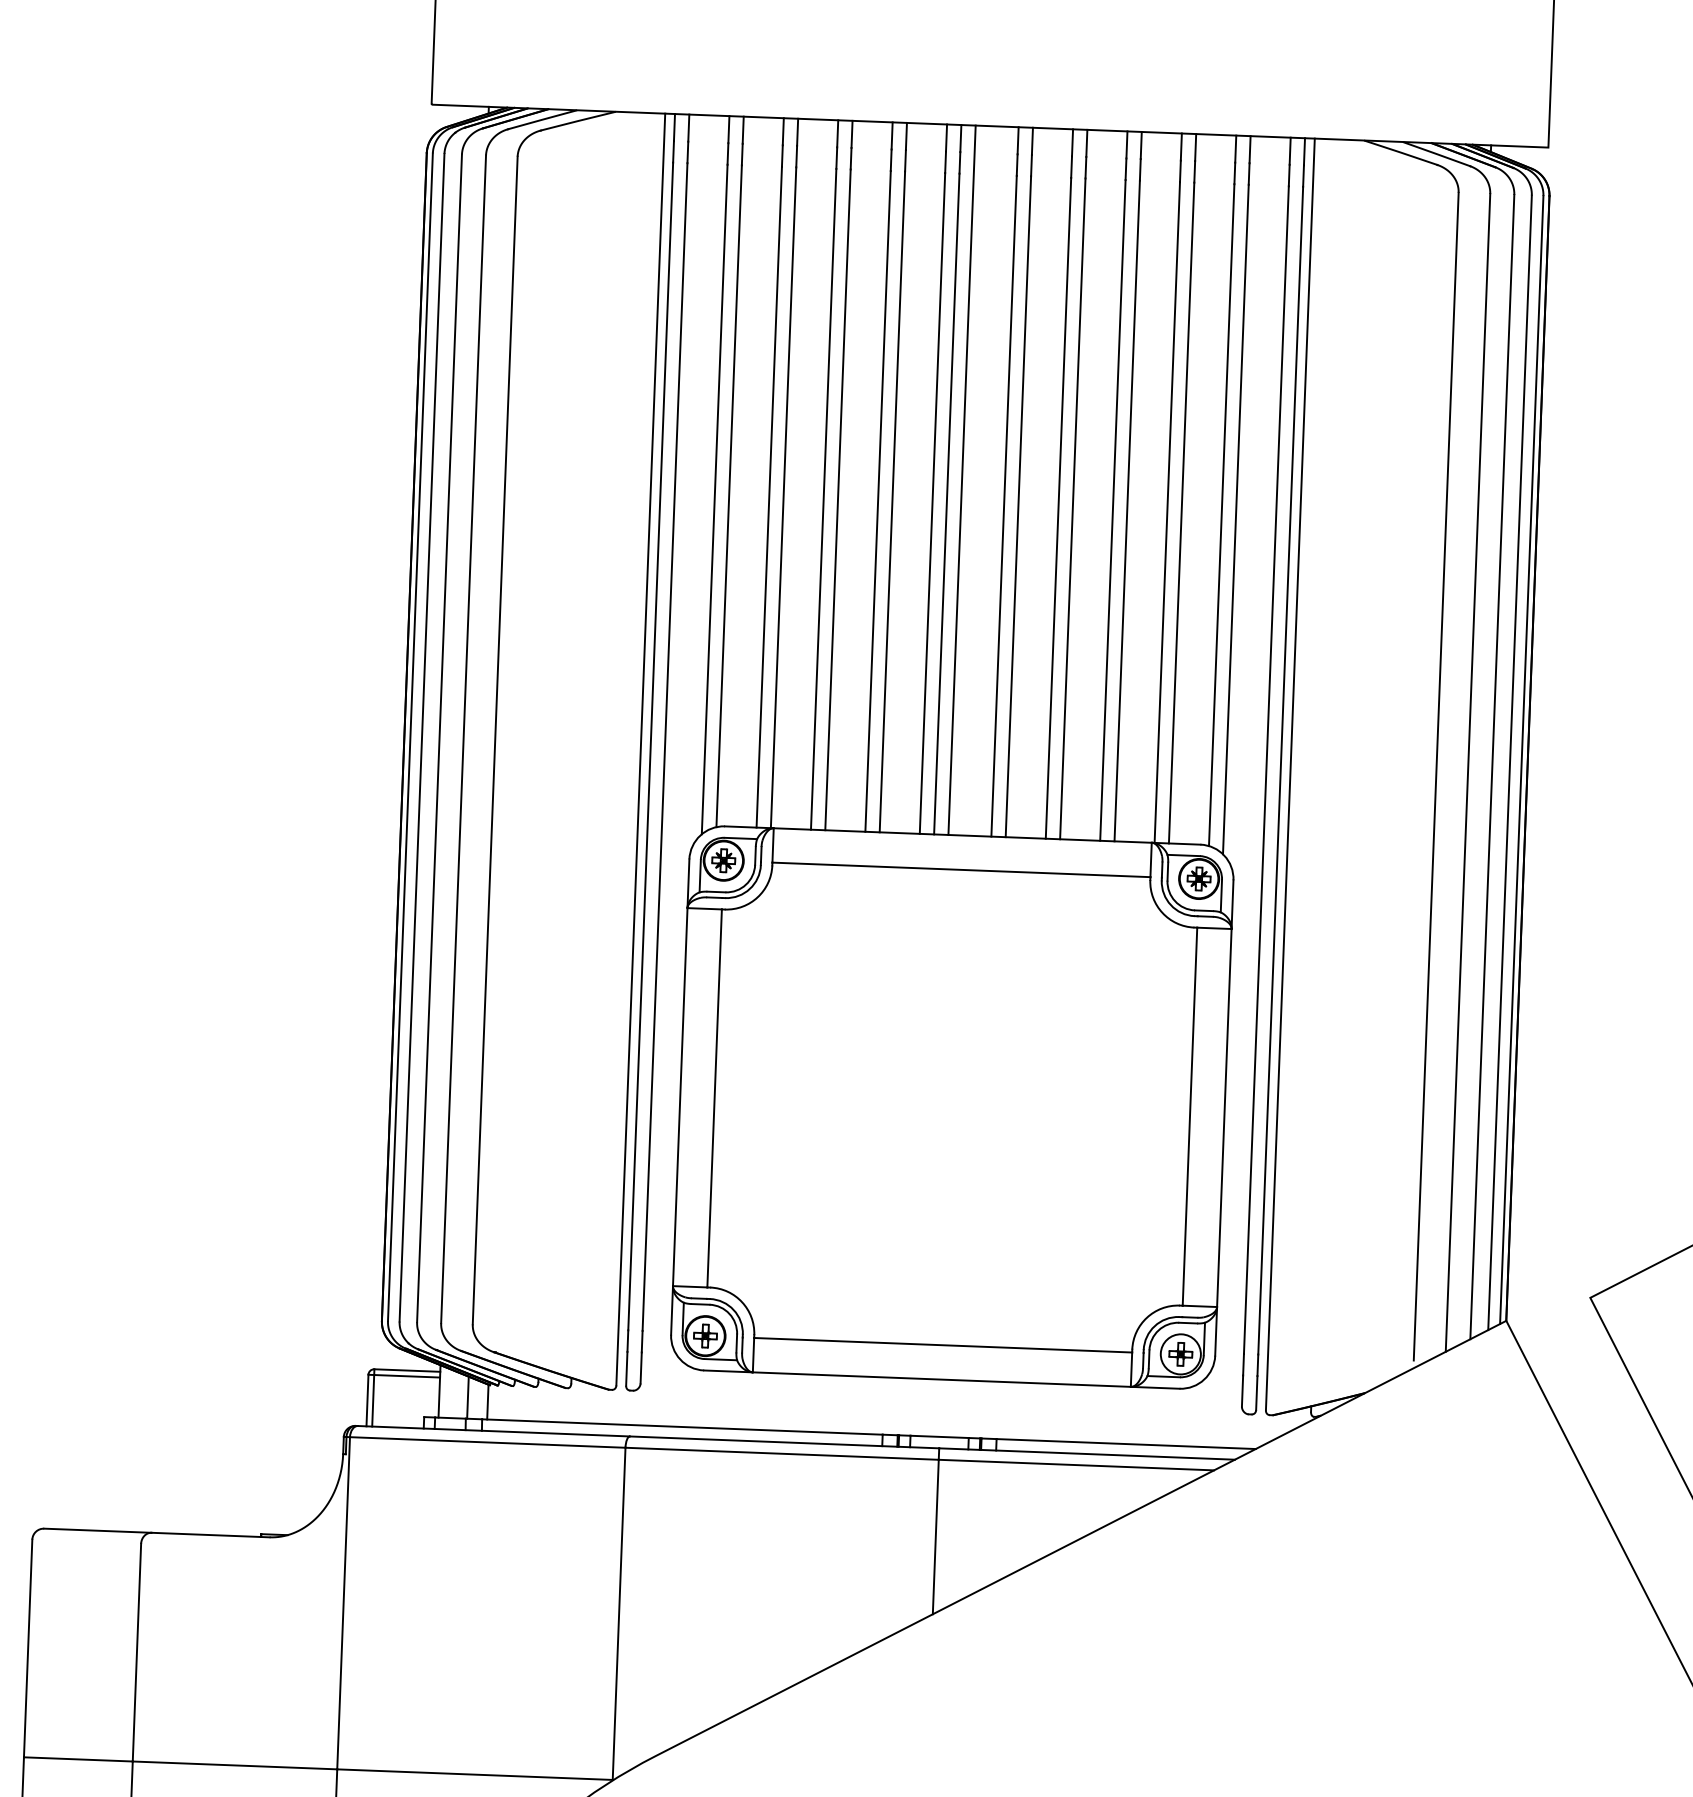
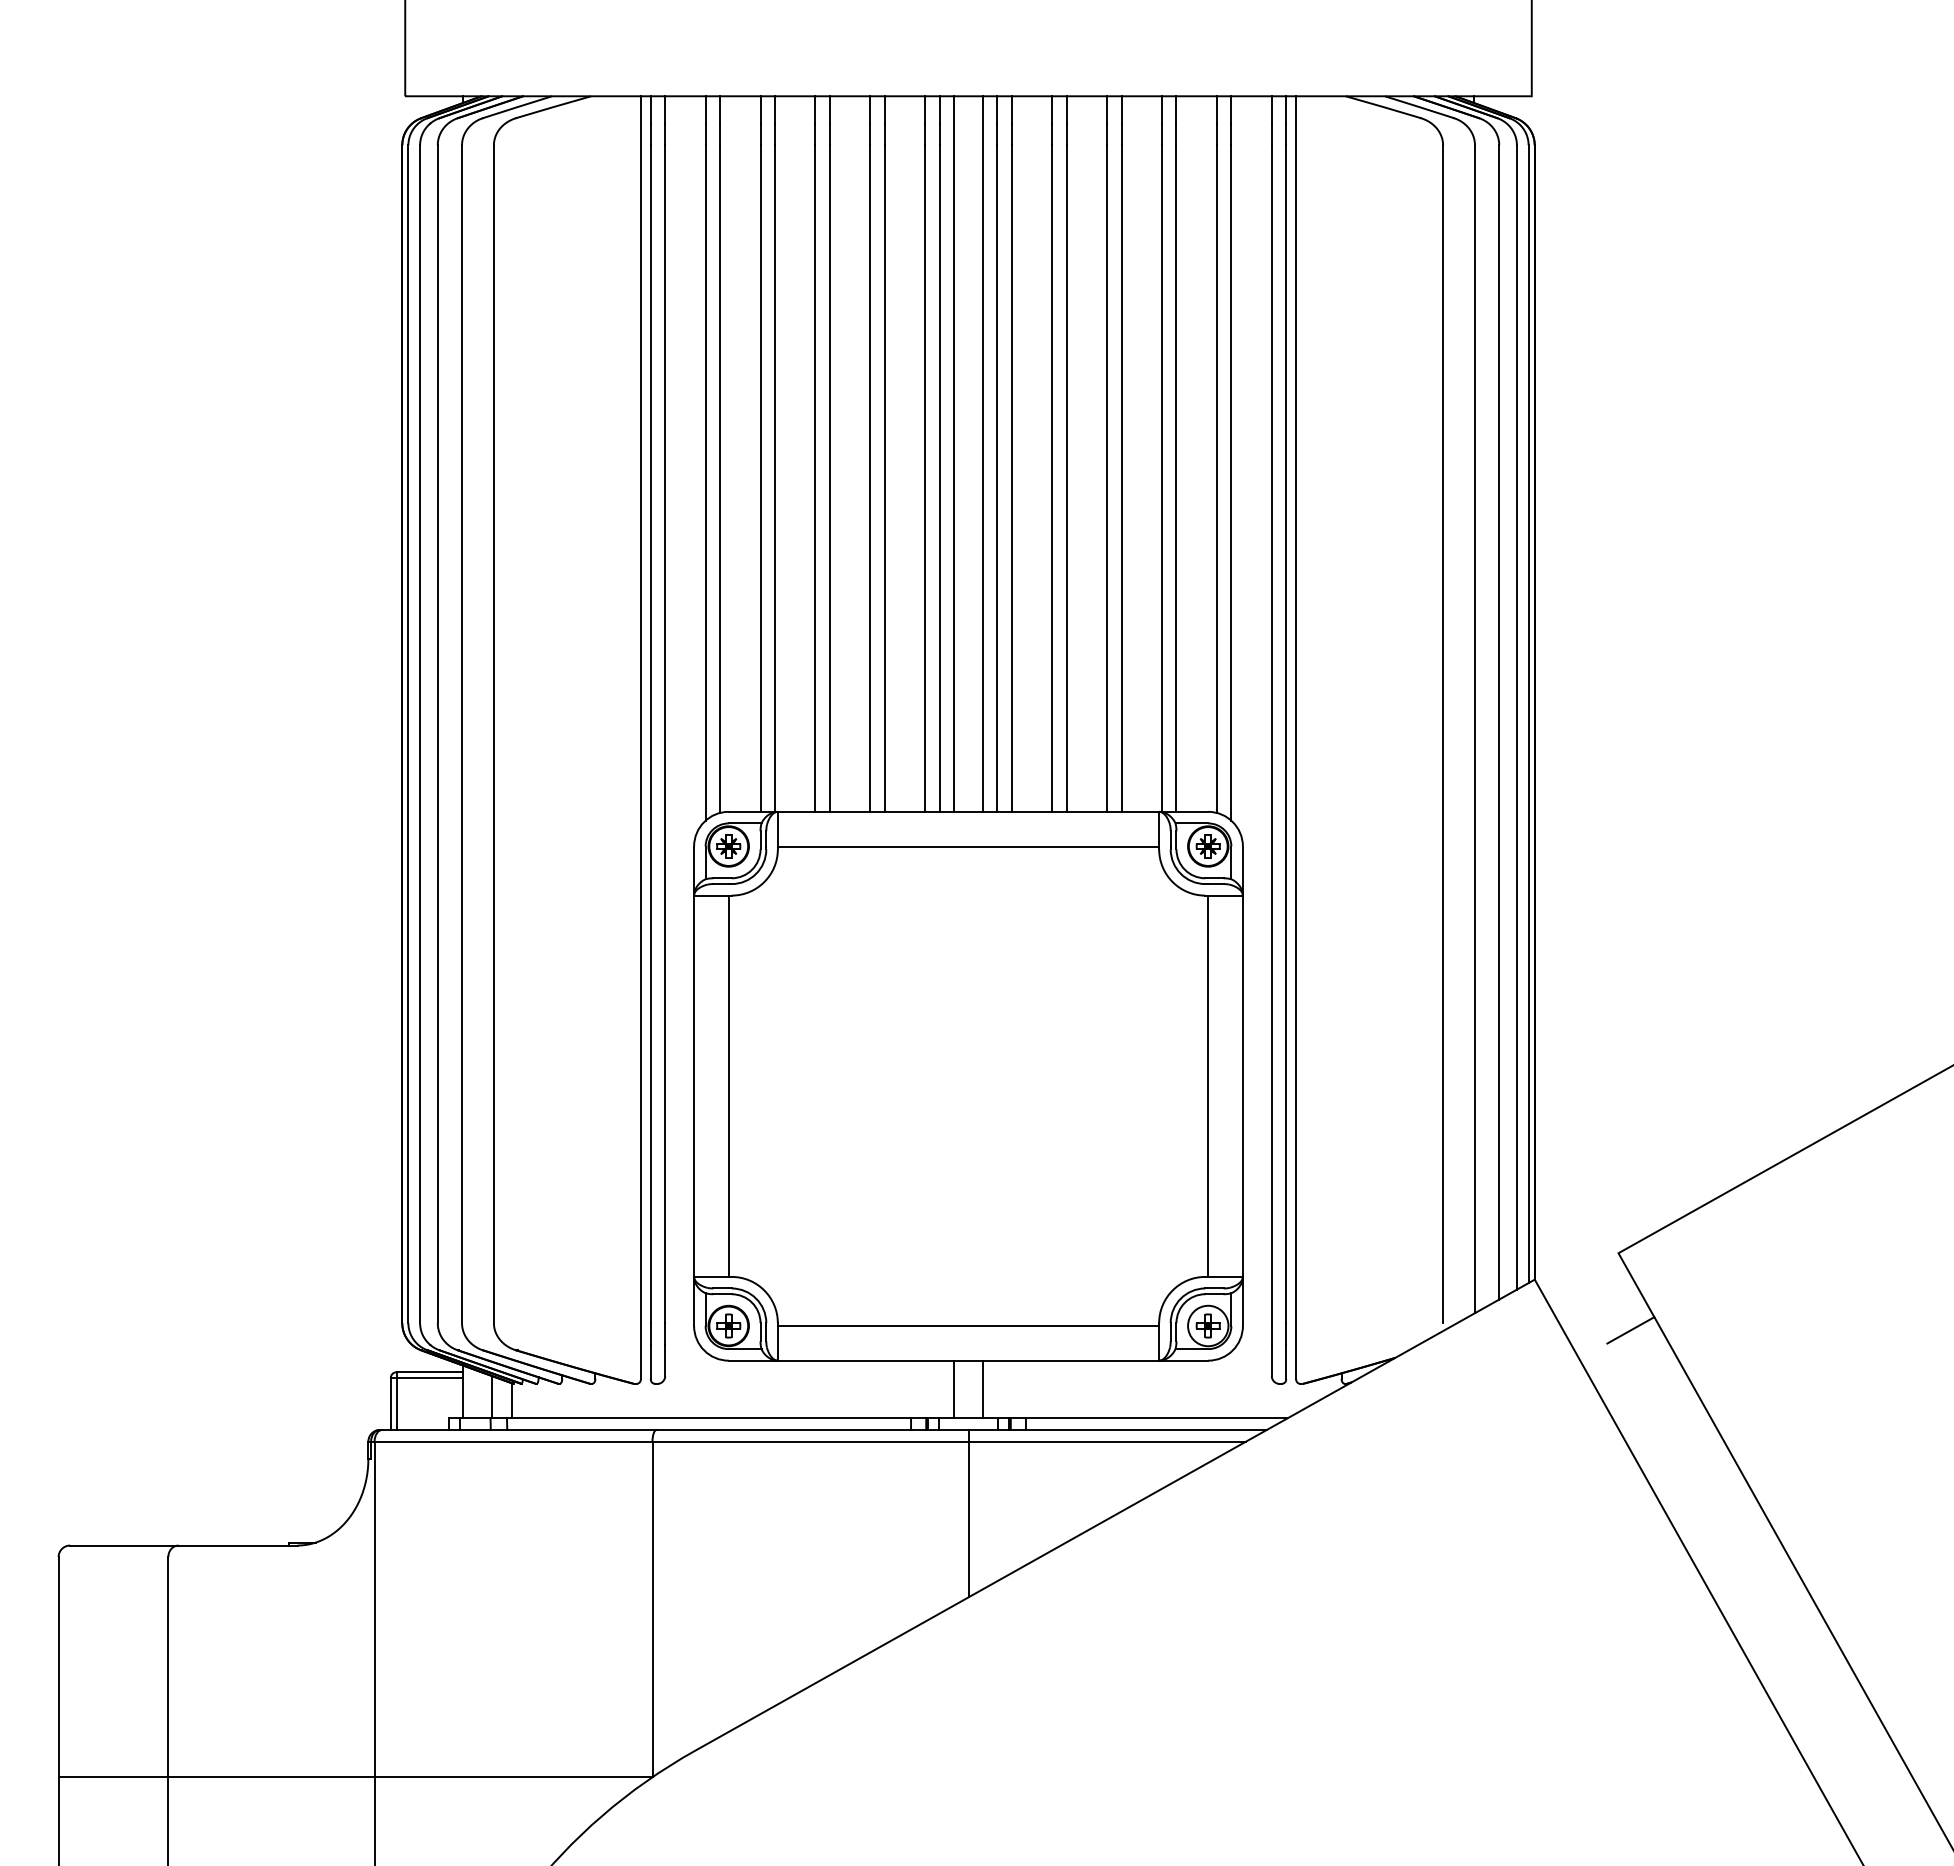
line: (990, 480) -> (982, 453), added
line: (1599, 1374) -> (1630, 1330), added
line: (926, 1407) -> (954, 1389), added
line: (954, 1408) -> (982, 1389), added

